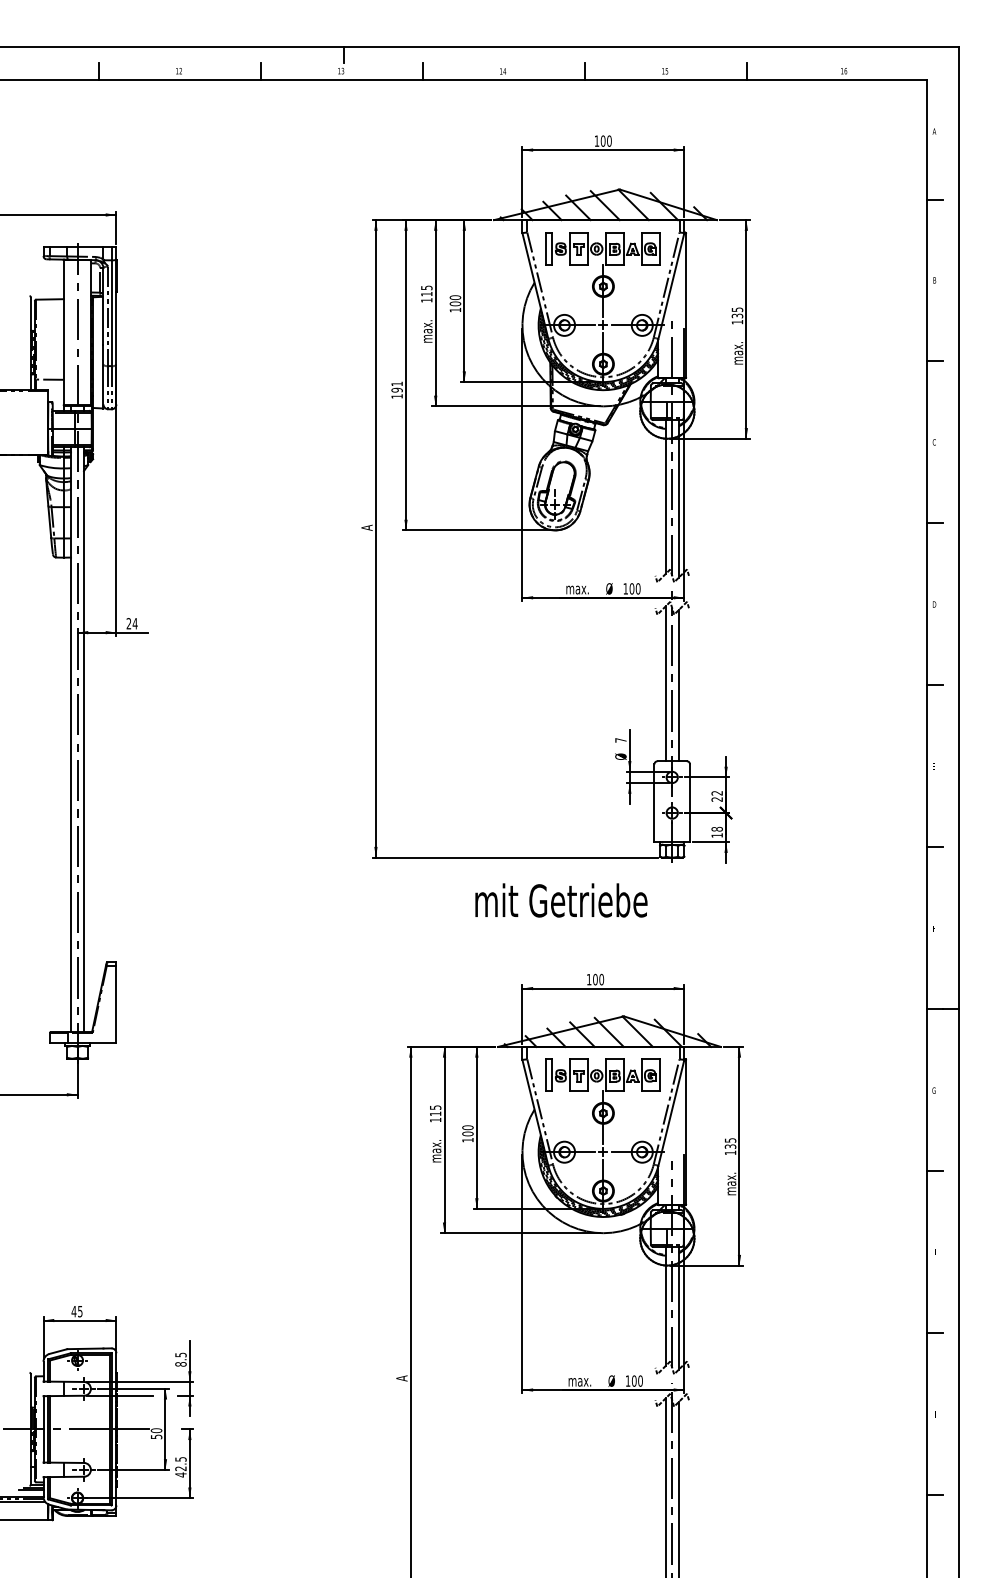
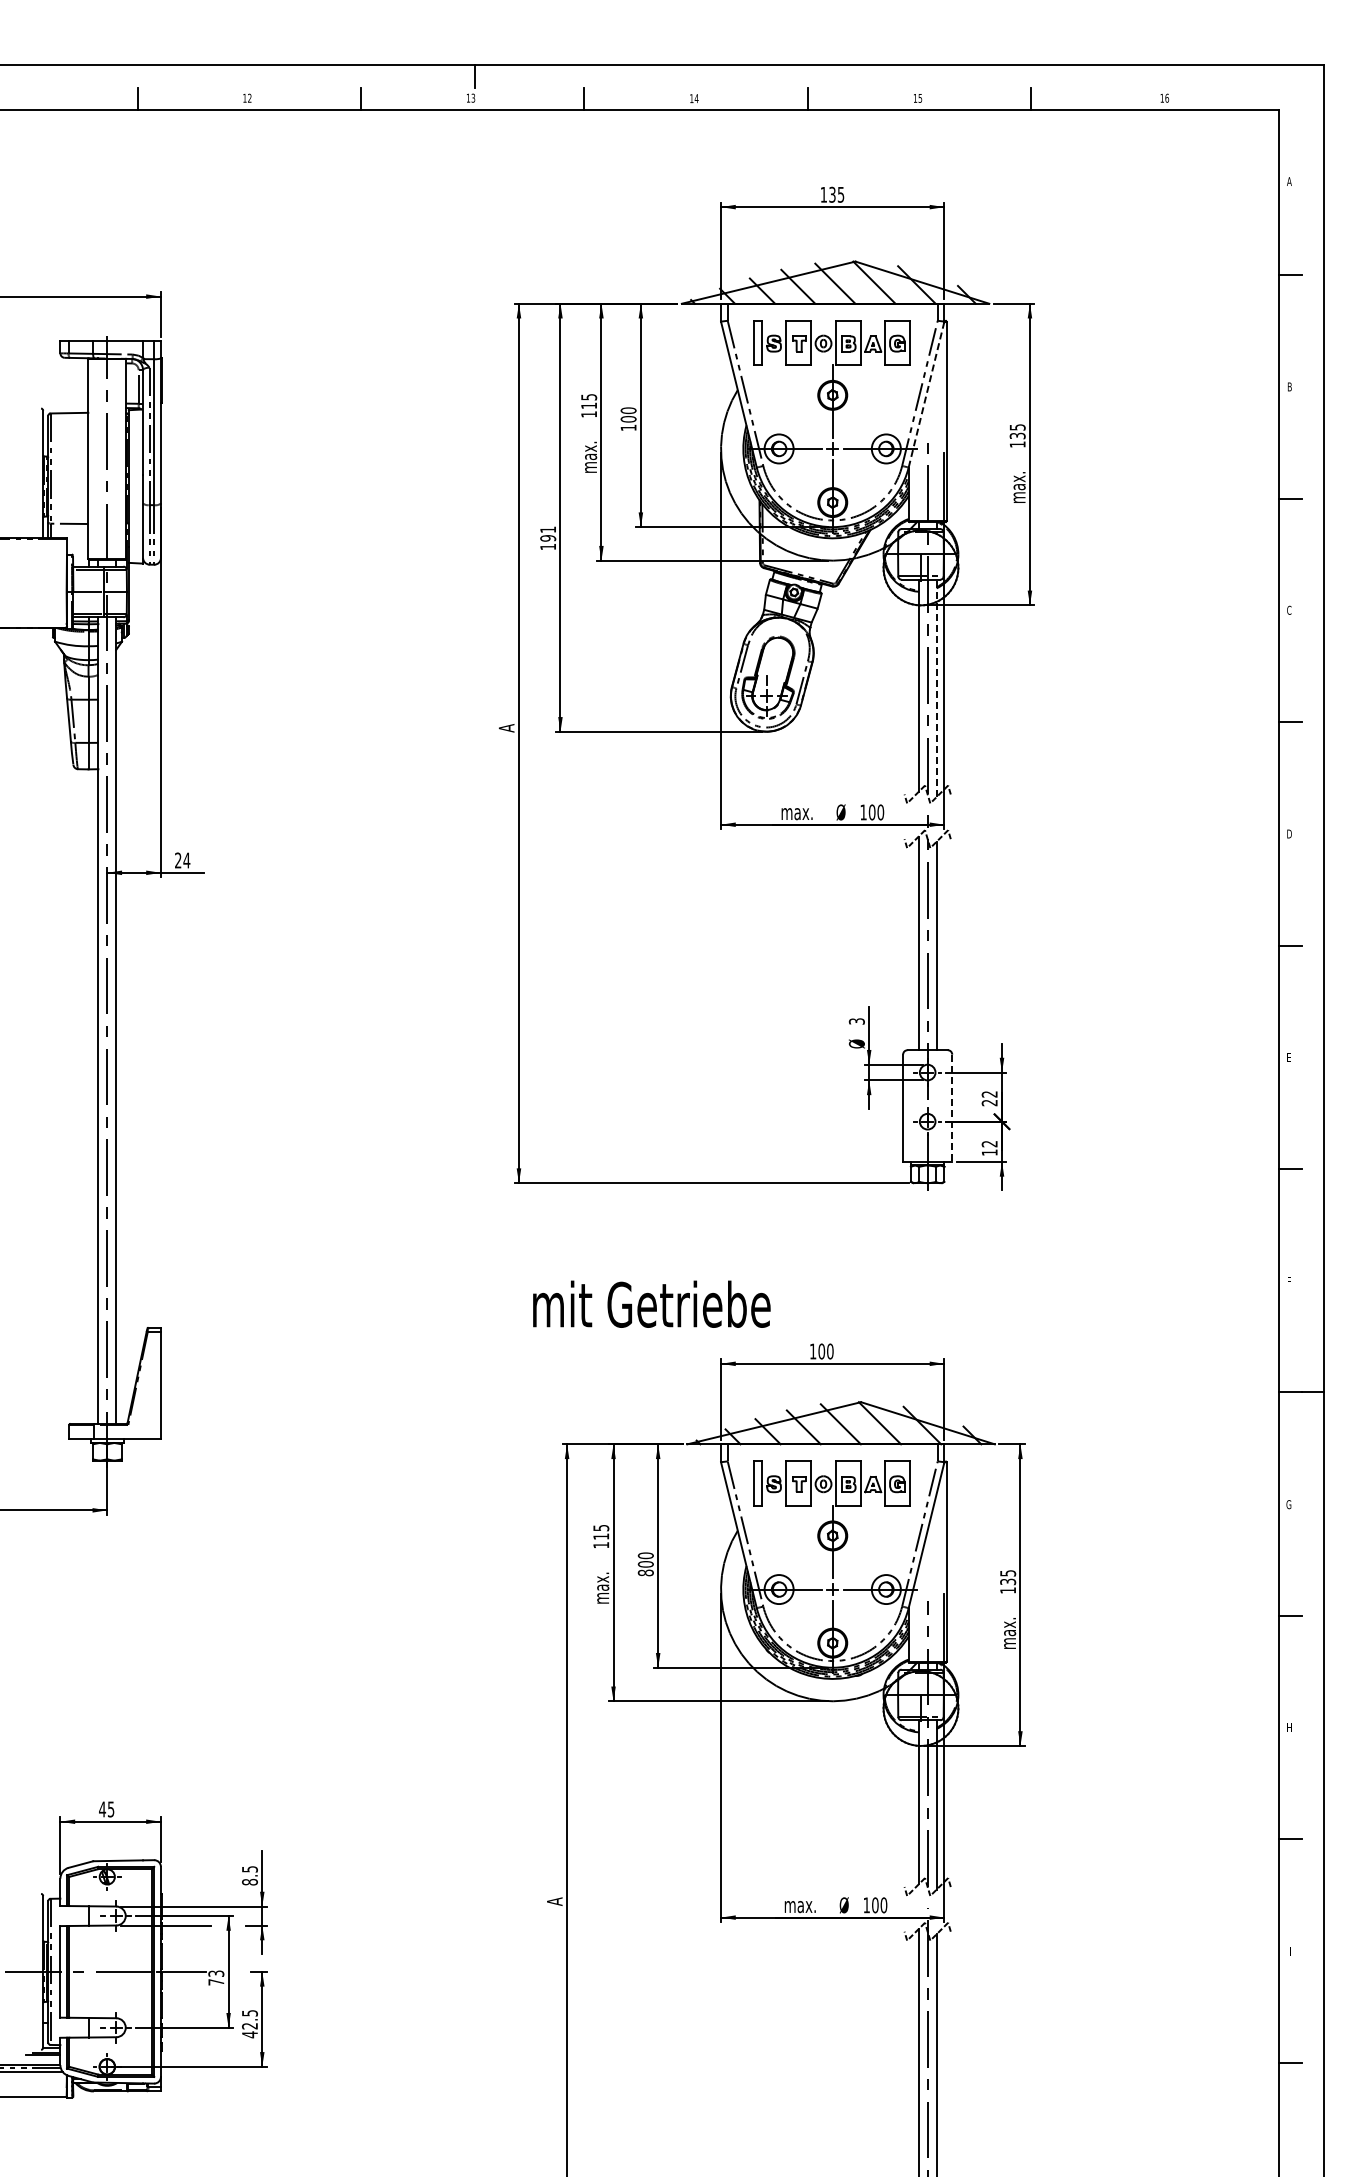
text: (606, 140) -> (836, 194), 100 -> 135
line: (671, 286) -> (926, 395), solid -> dashed
line: (678, 499) -> (936, 688), solid -> dashed
text: (620, 740) -> (856, 1021), 7 -> 3
line: (690, 803) -> (952, 1108), solid -> dashed
text: (717, 828) -> (989, 1143), 18 -> 12
text: (561, 899) -> (651, 1303), moved
text: (467, 1139) -> (645, 1572), 100 -> 800
text: (156, 1433) -> (216, 1977), 50 -> 73

